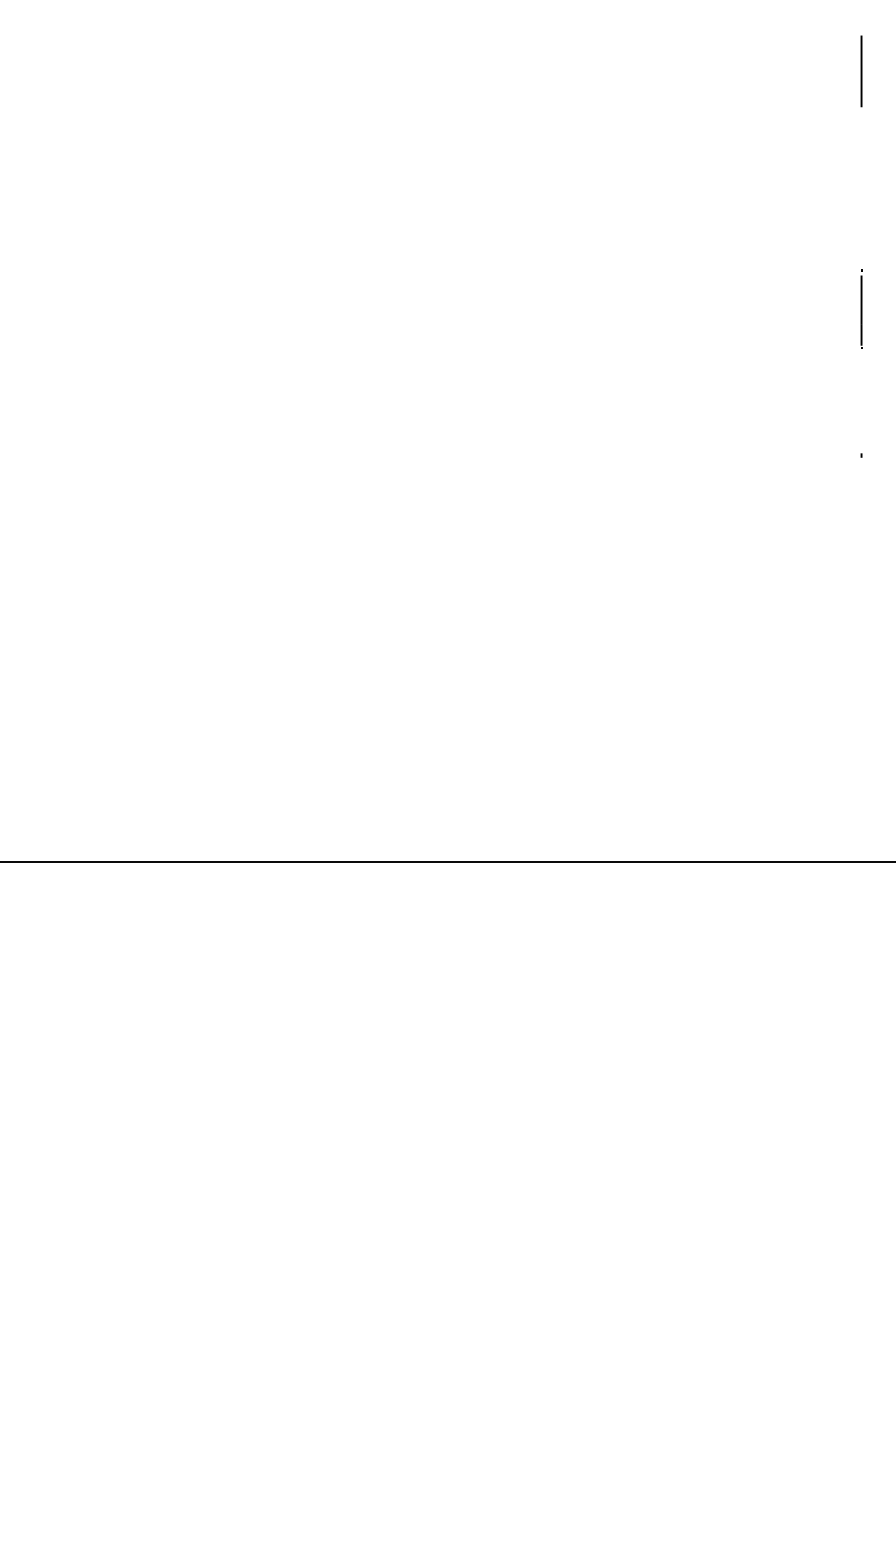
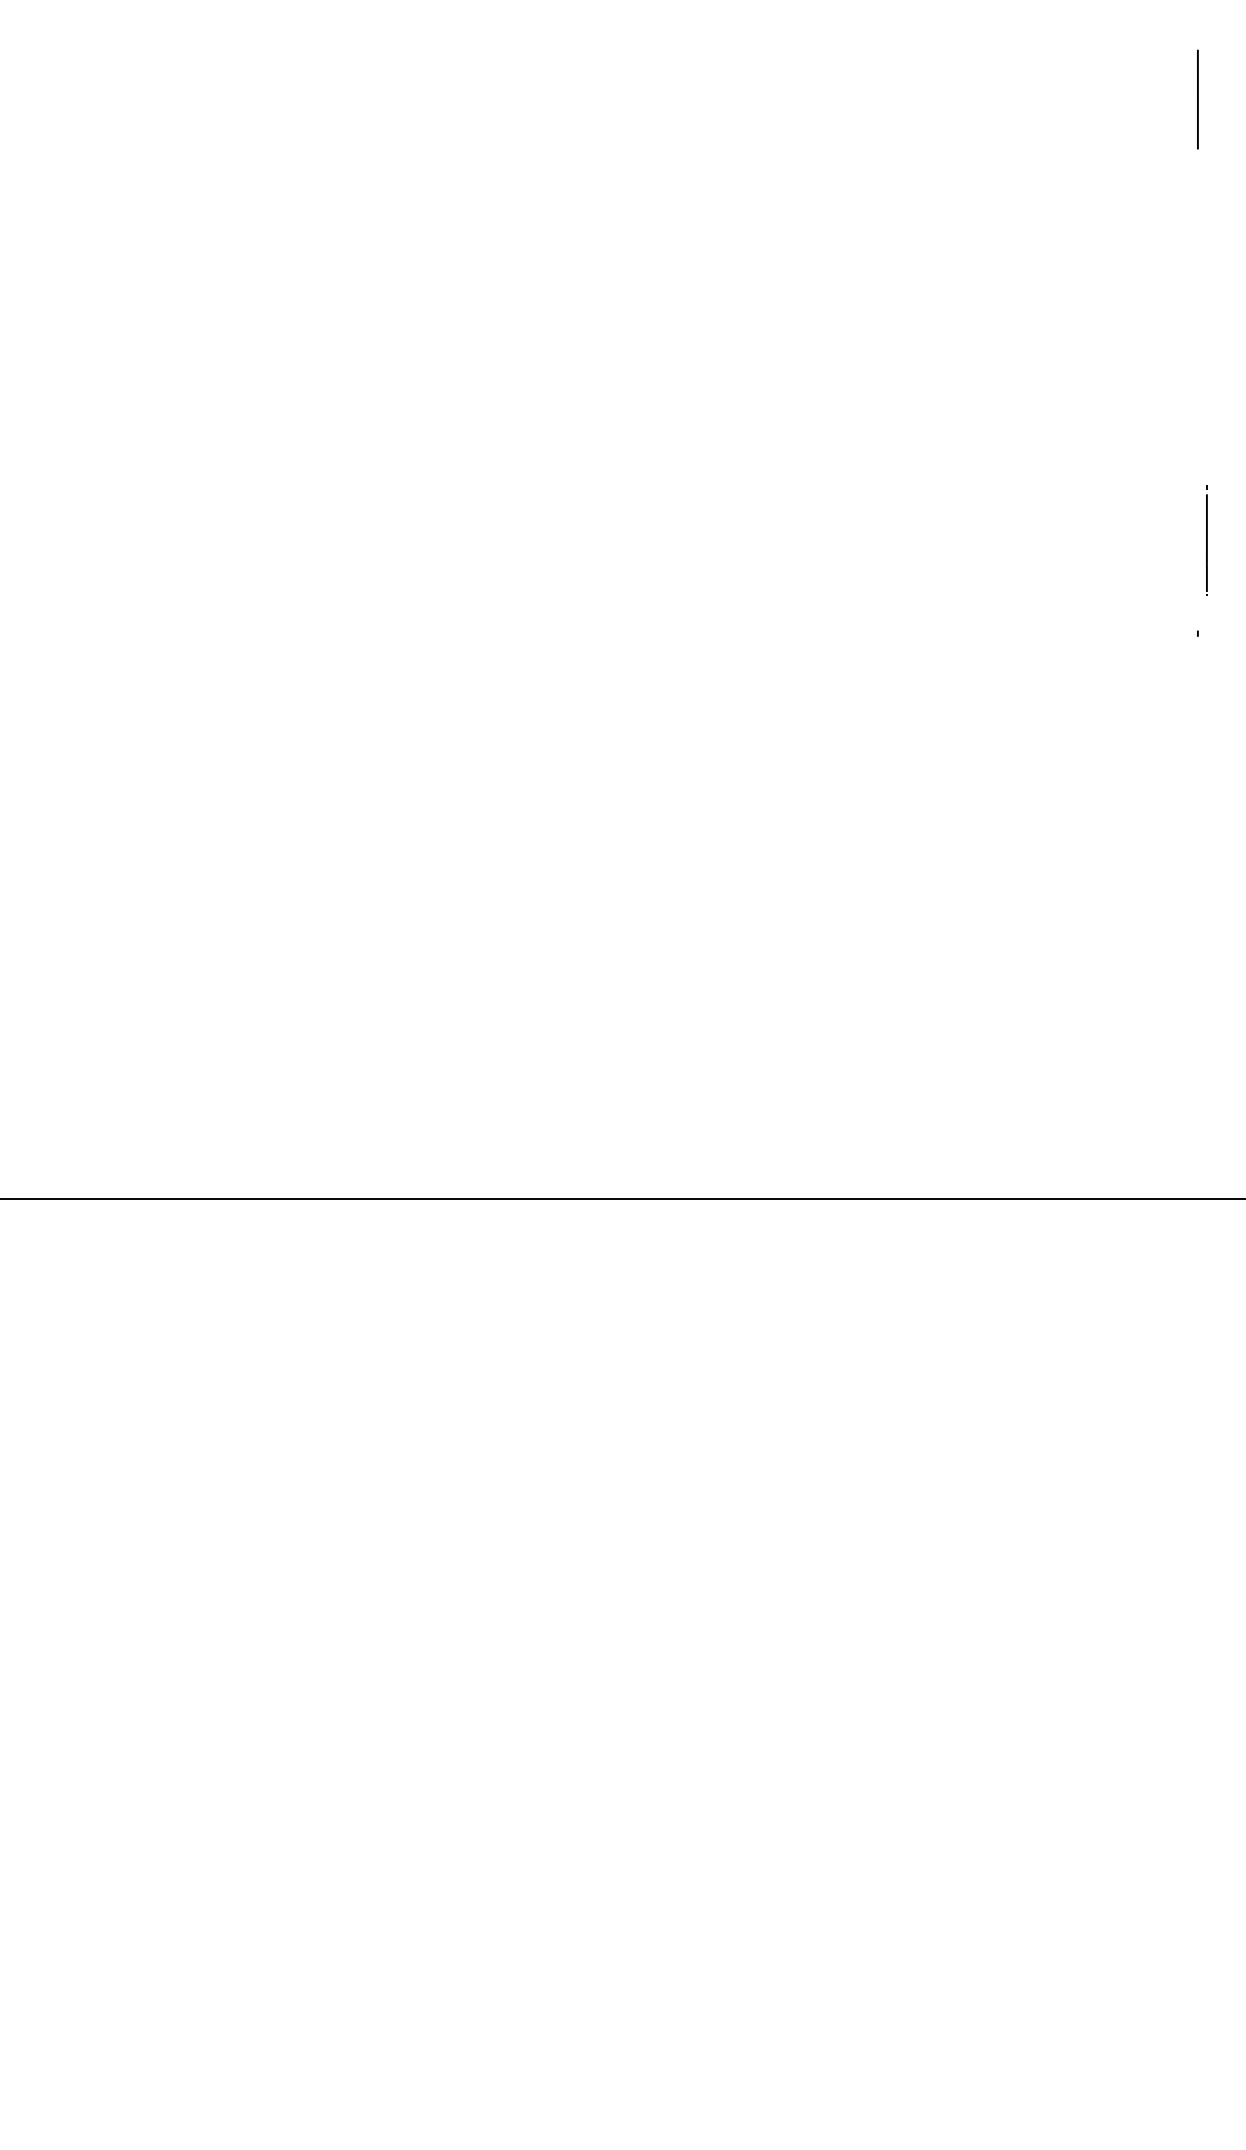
line: (861, 308) -> (1206, 540), moved

